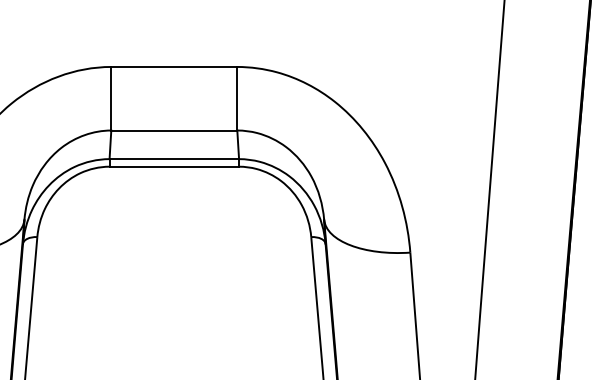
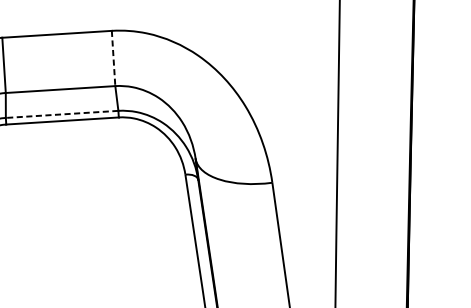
line: (237, 98) -> (113, 58), solid -> dashed
line: (174, 159) -> (62, 114), solid -> dashed

